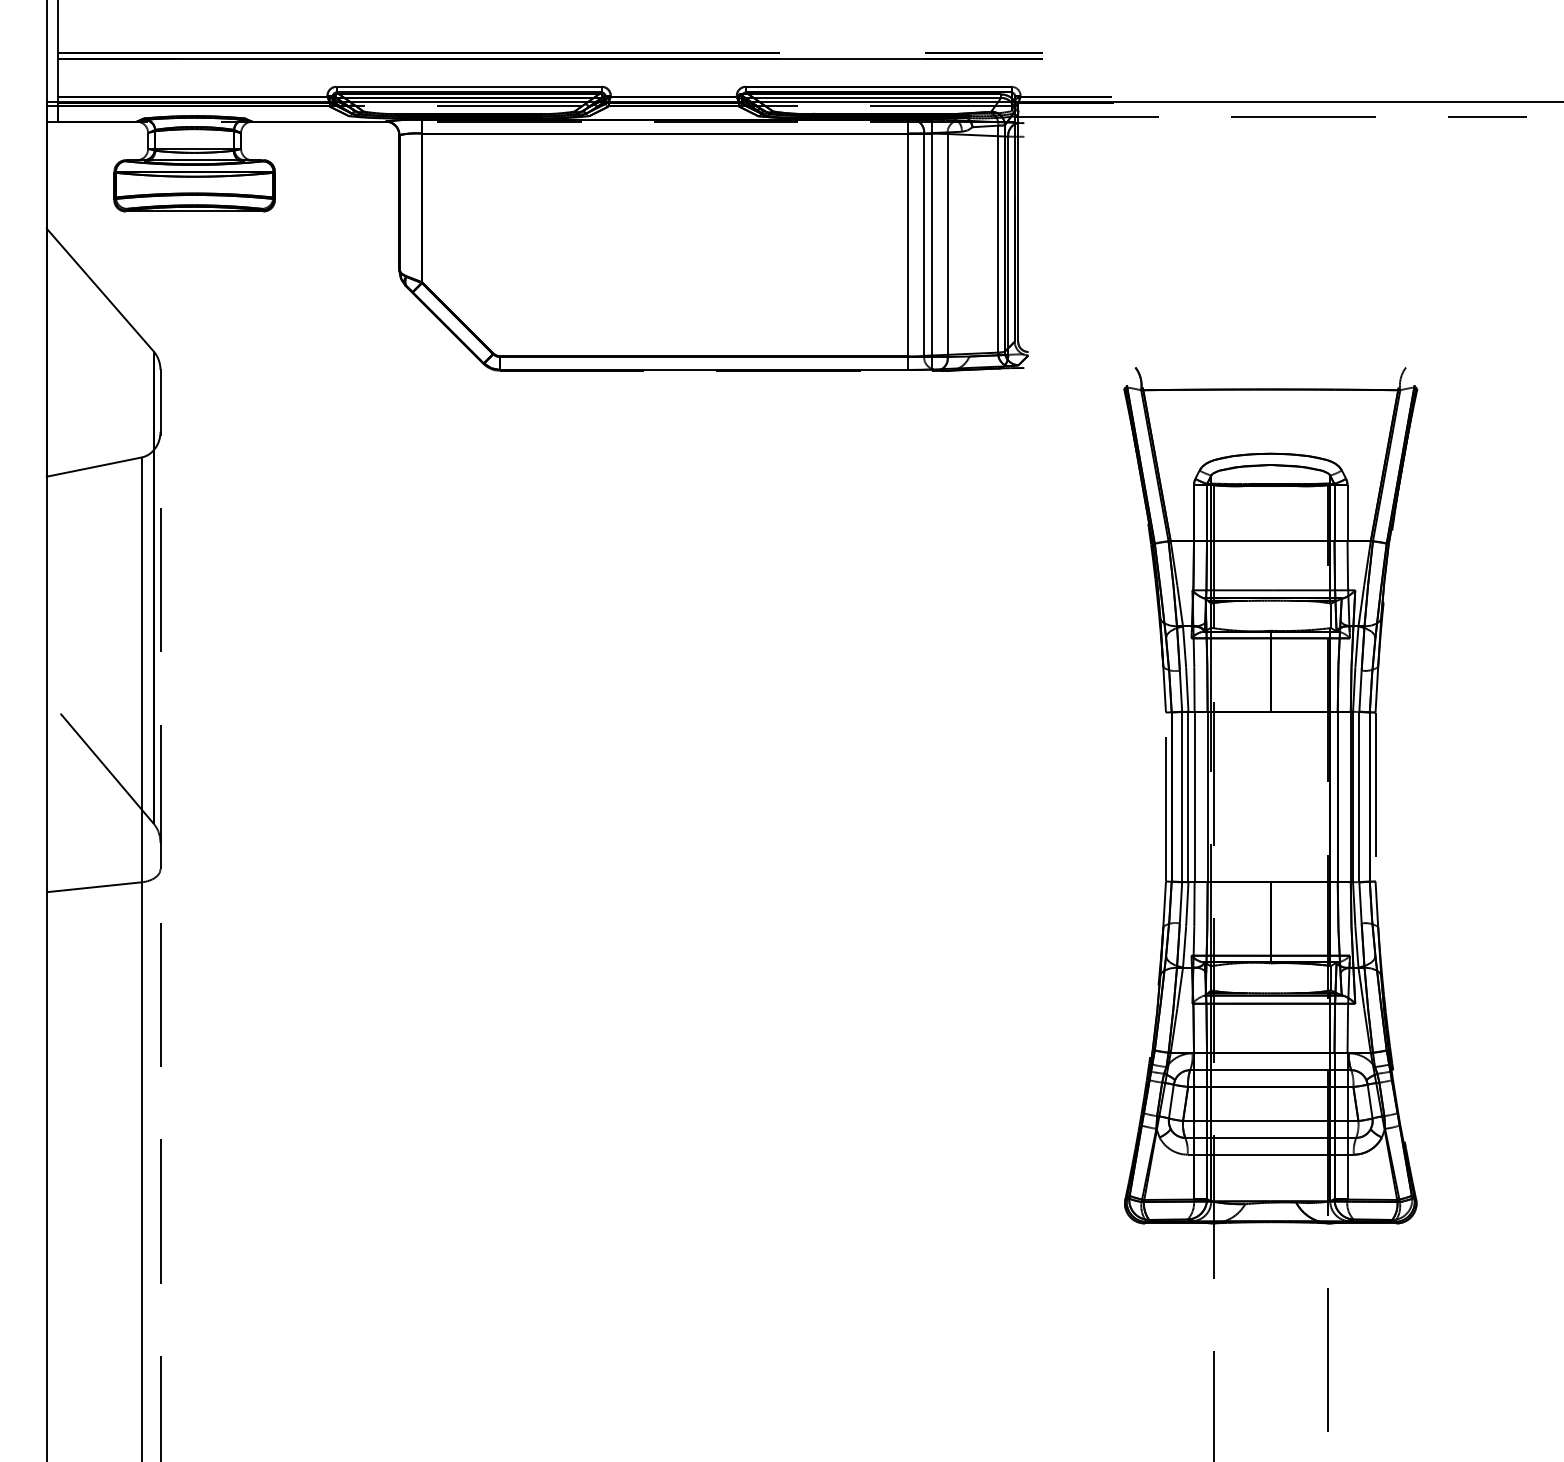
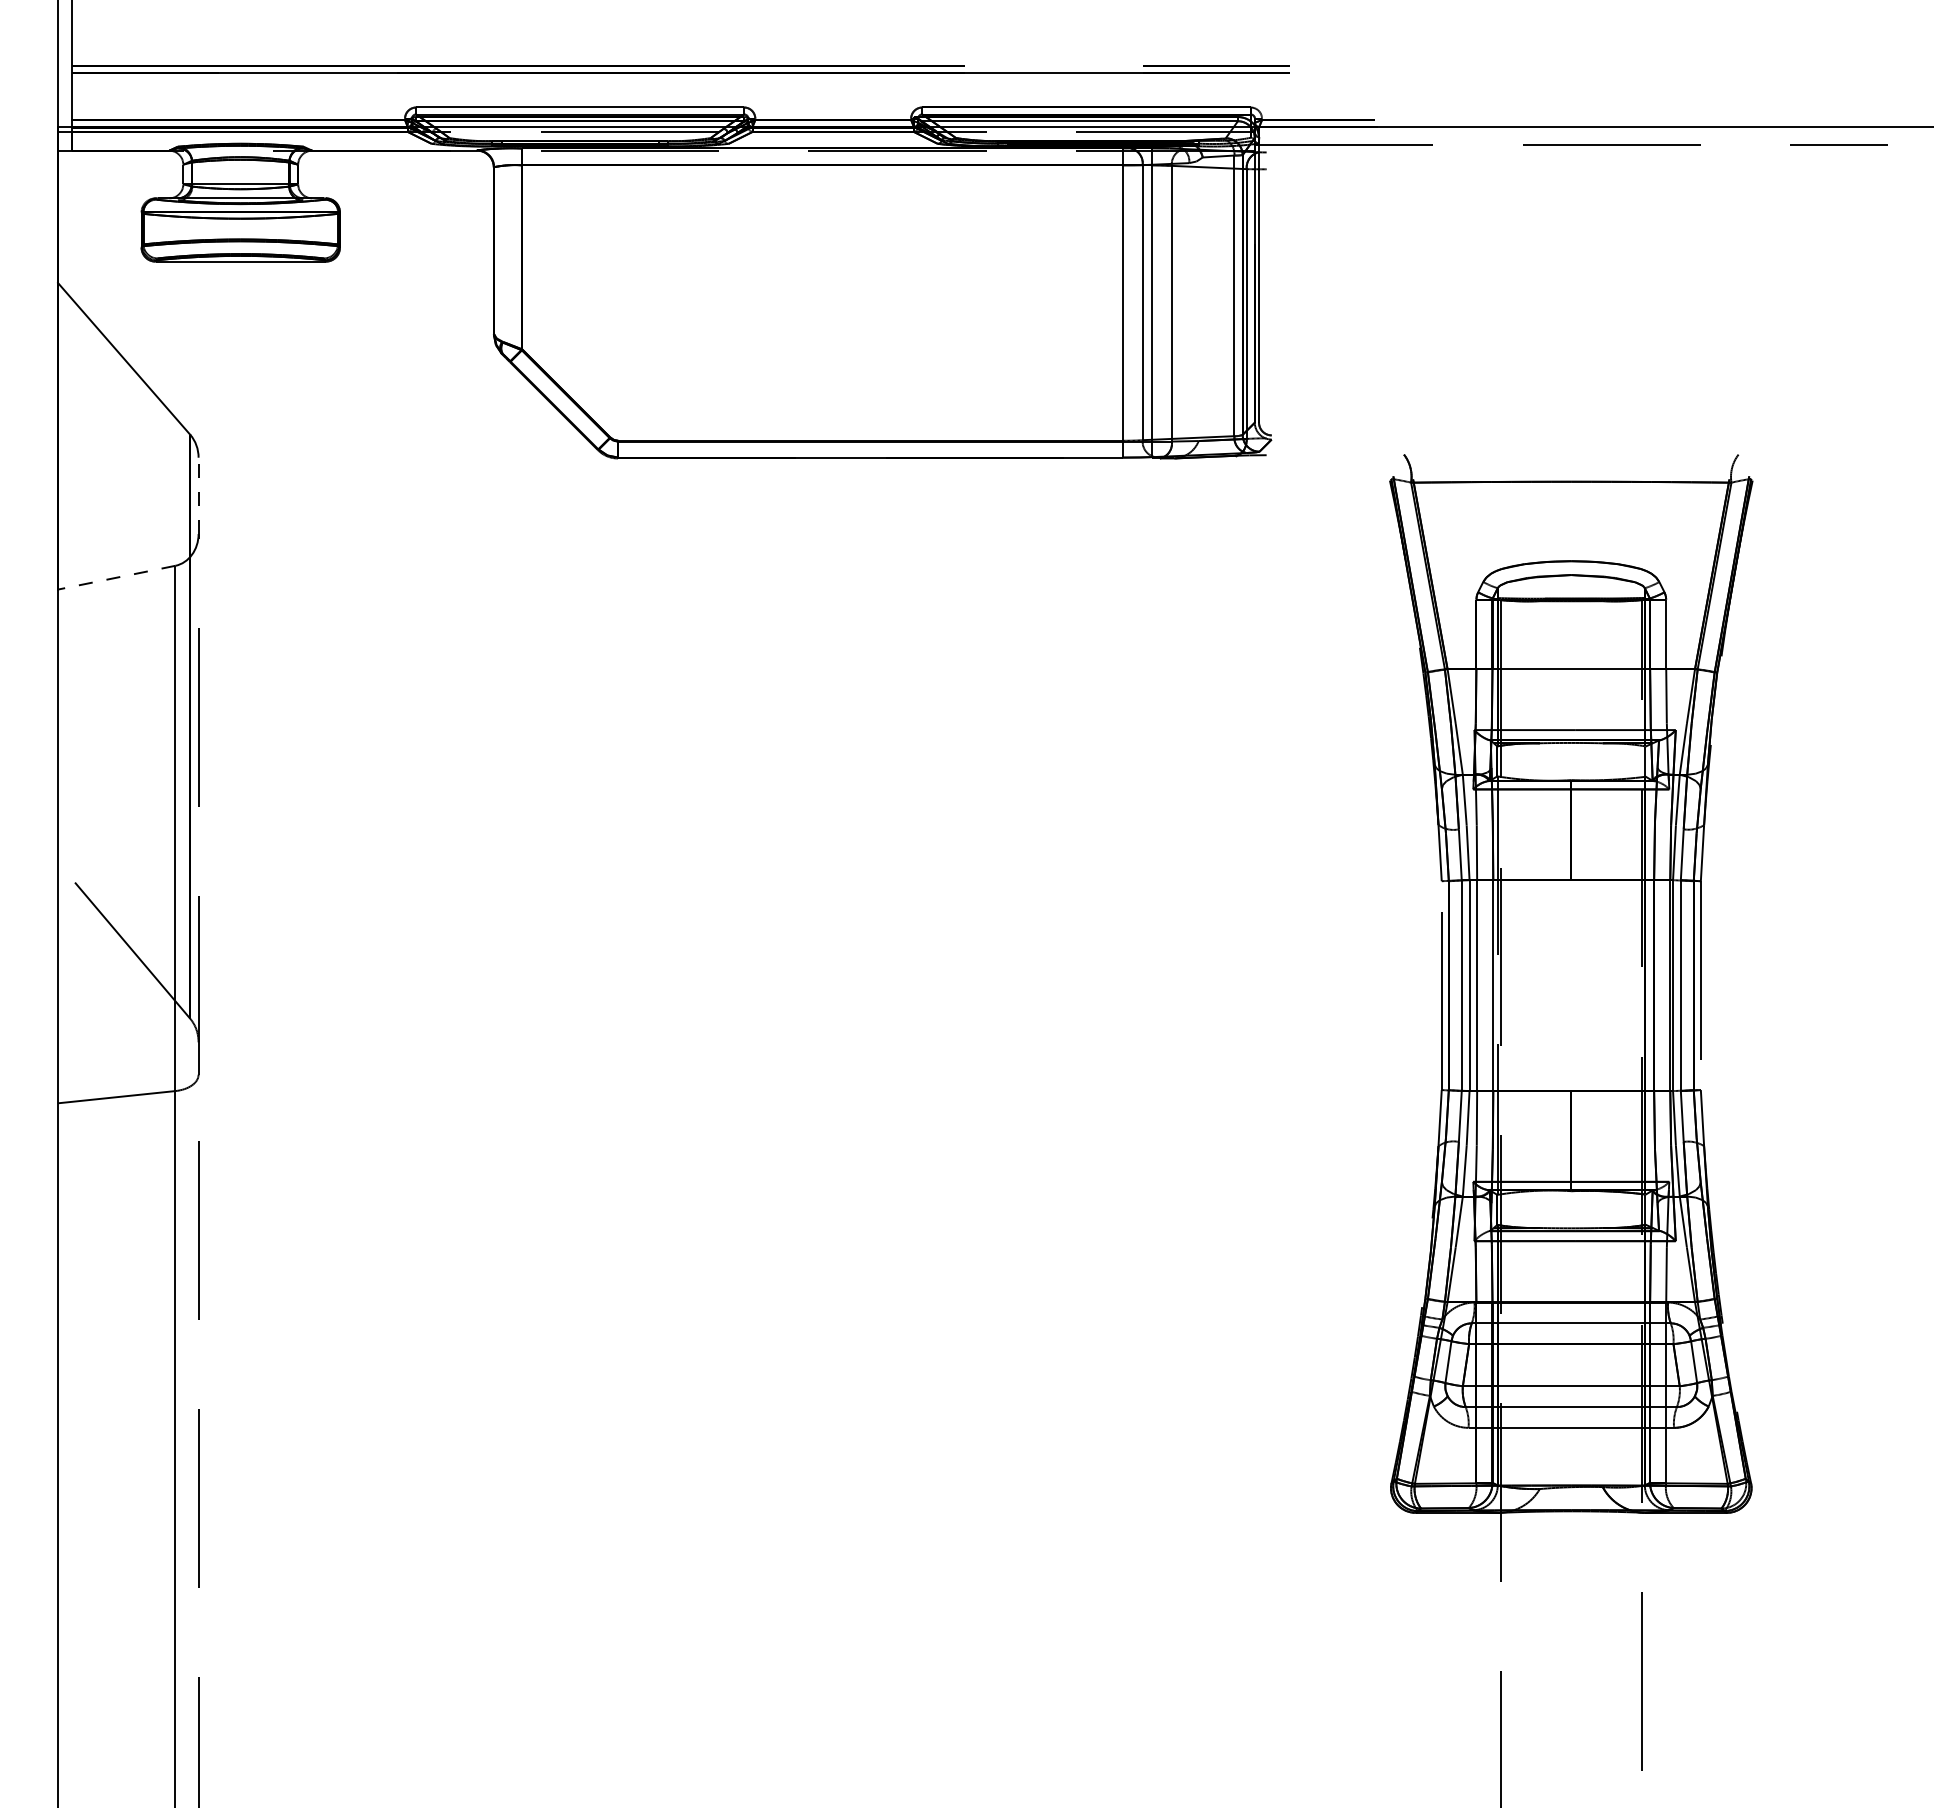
line: (160, 400) -> (198, 495), solid -> dashed
line: (94, 466) -> (116, 577), solid -> dashed

